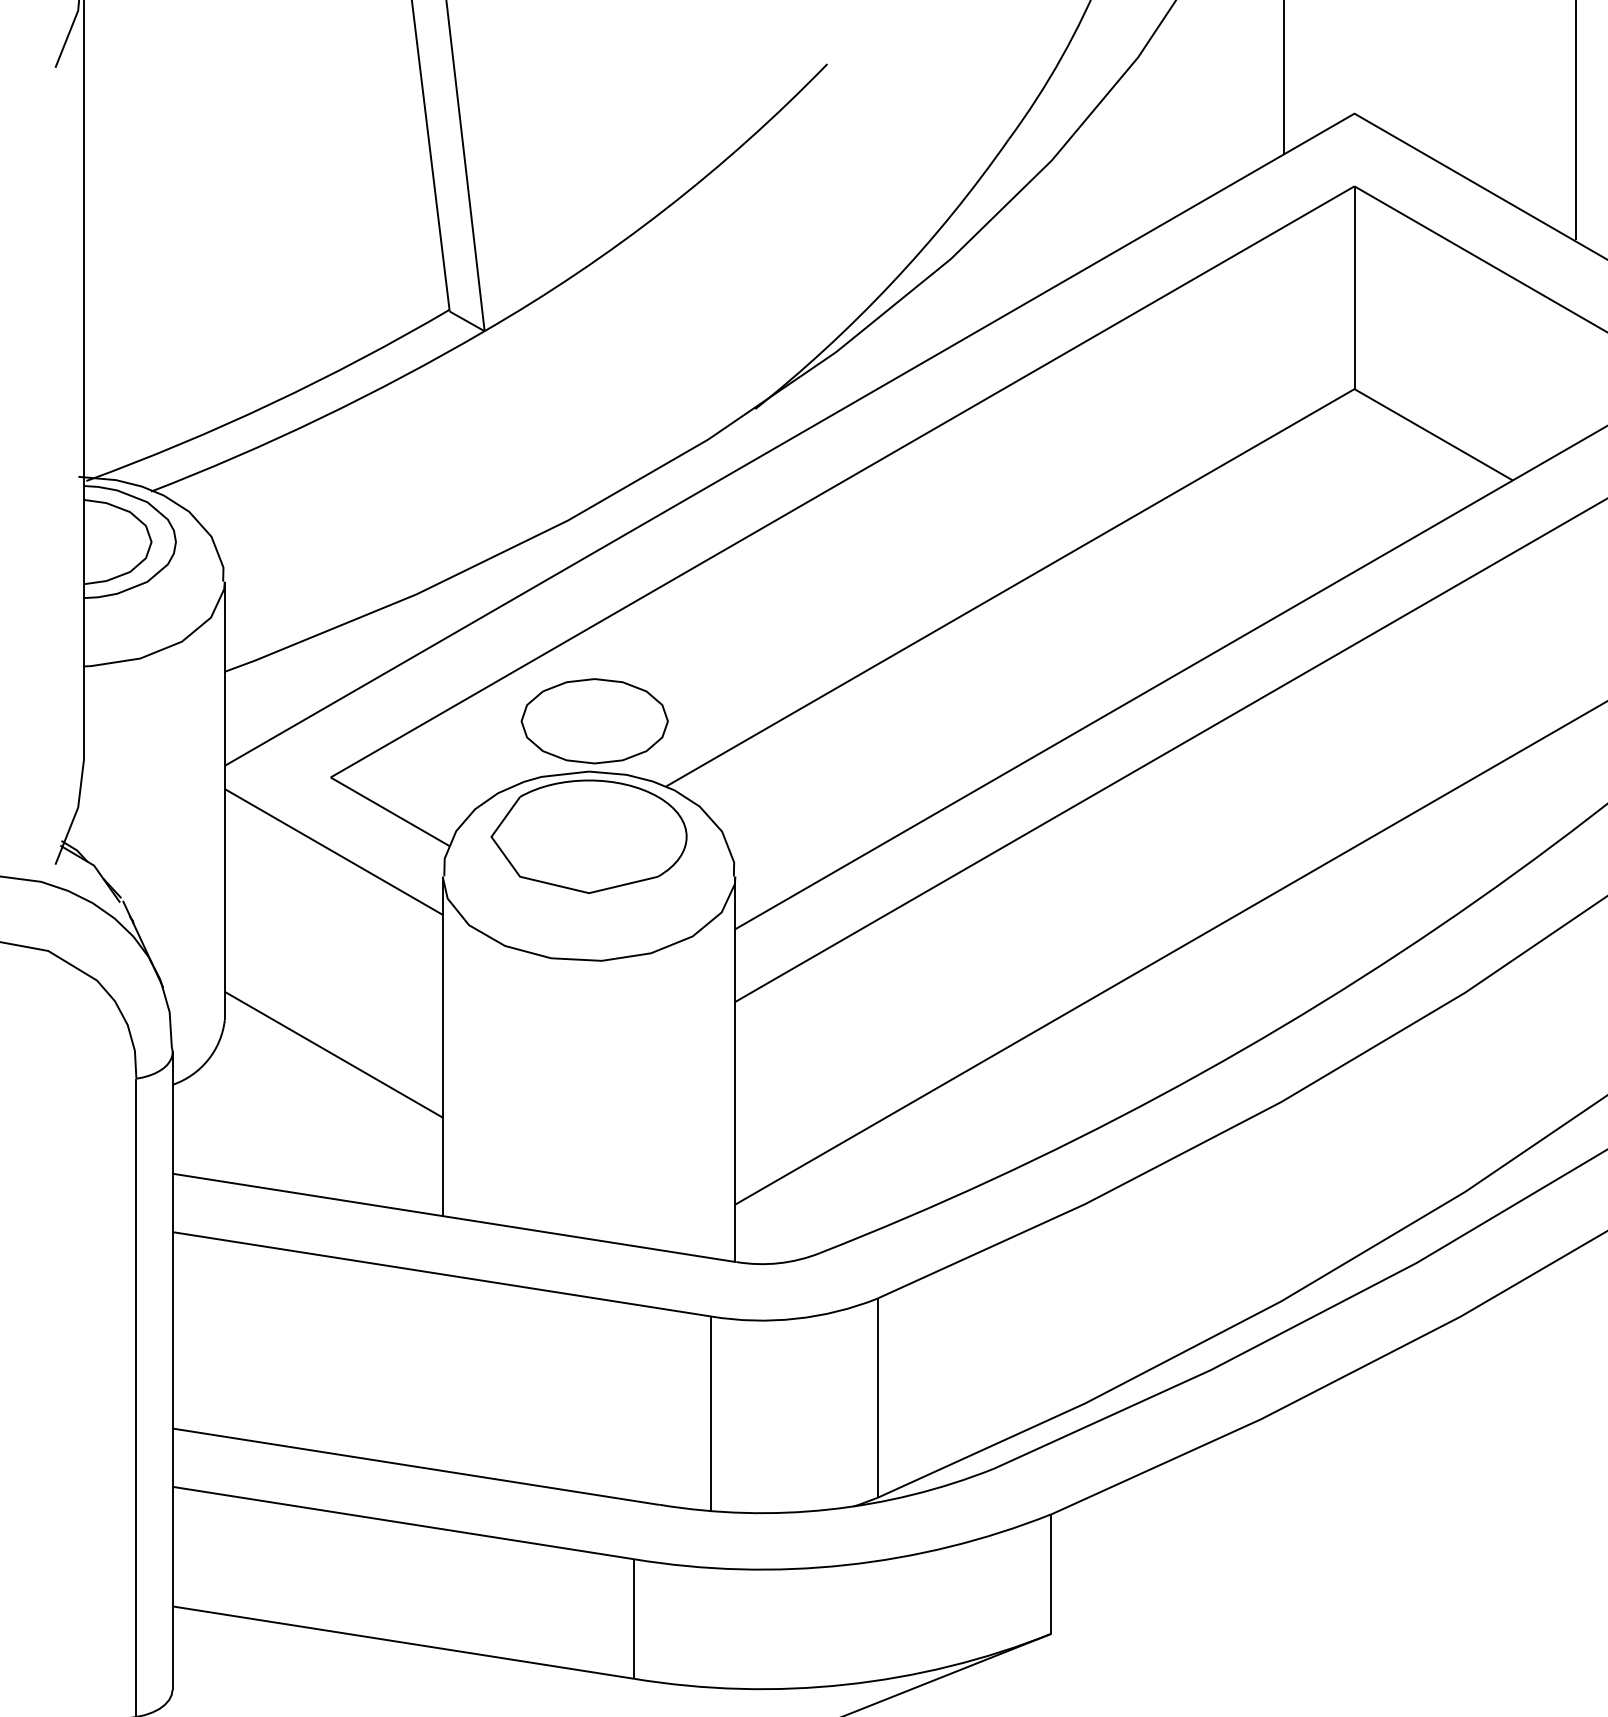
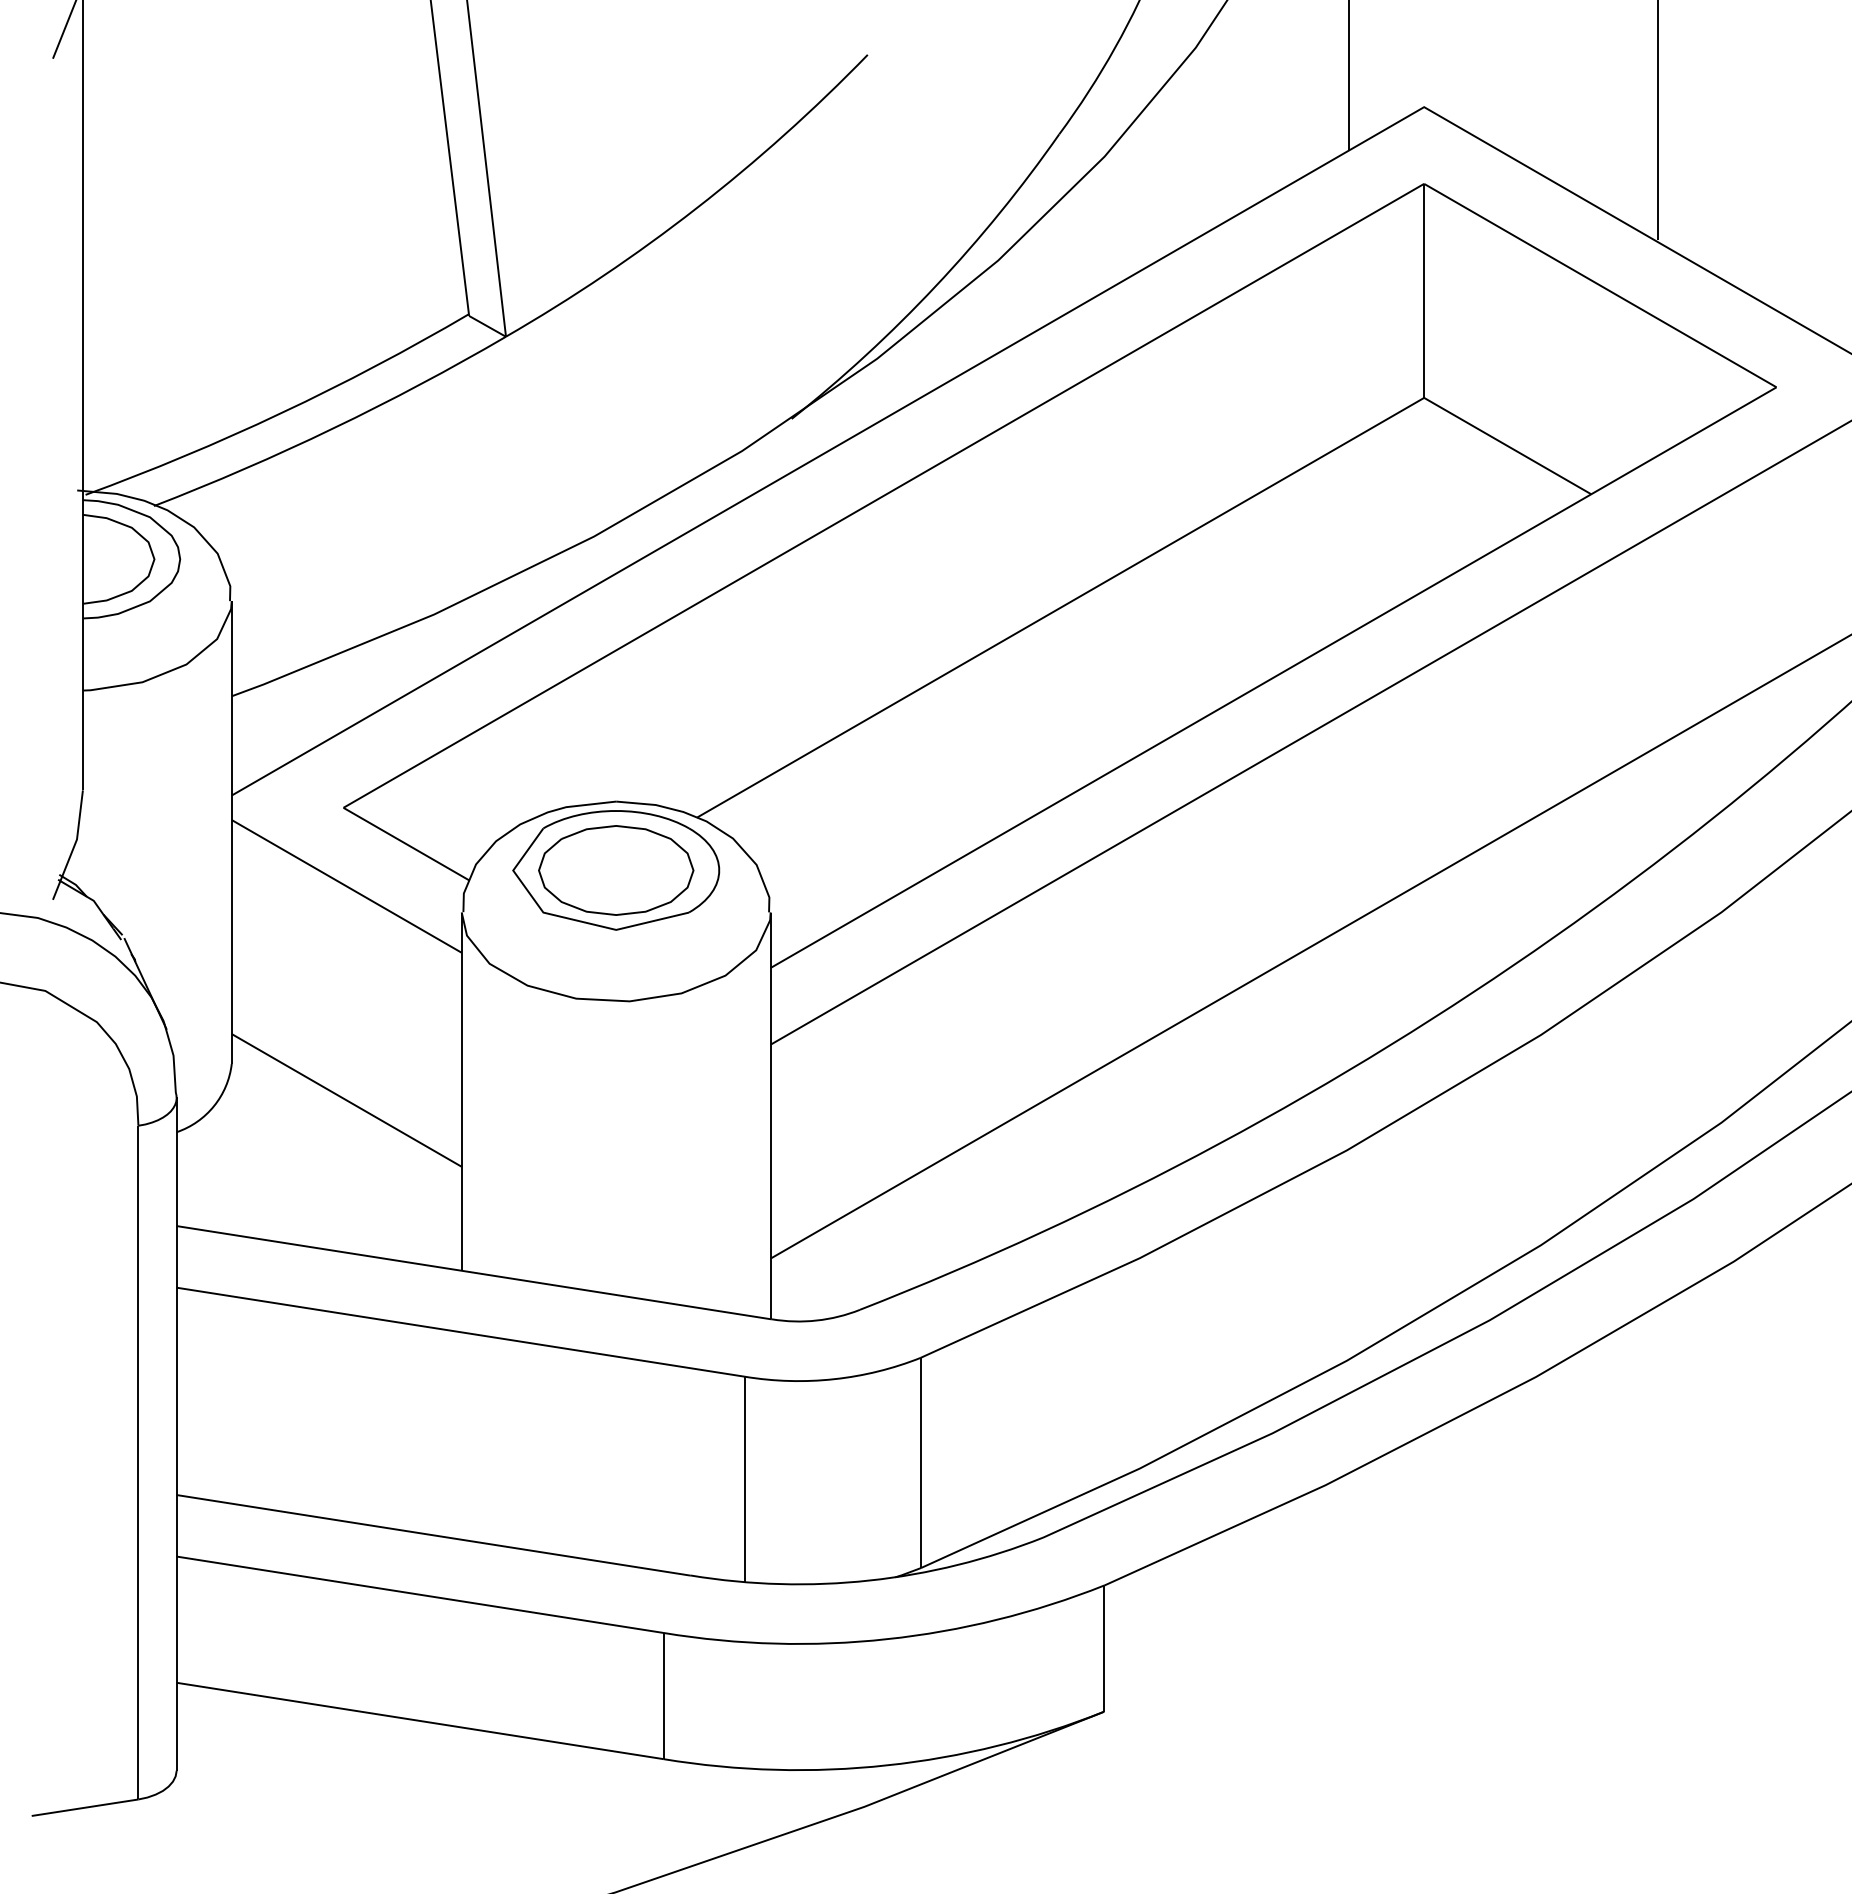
part: (595, 721) -> (616, 870), moved

